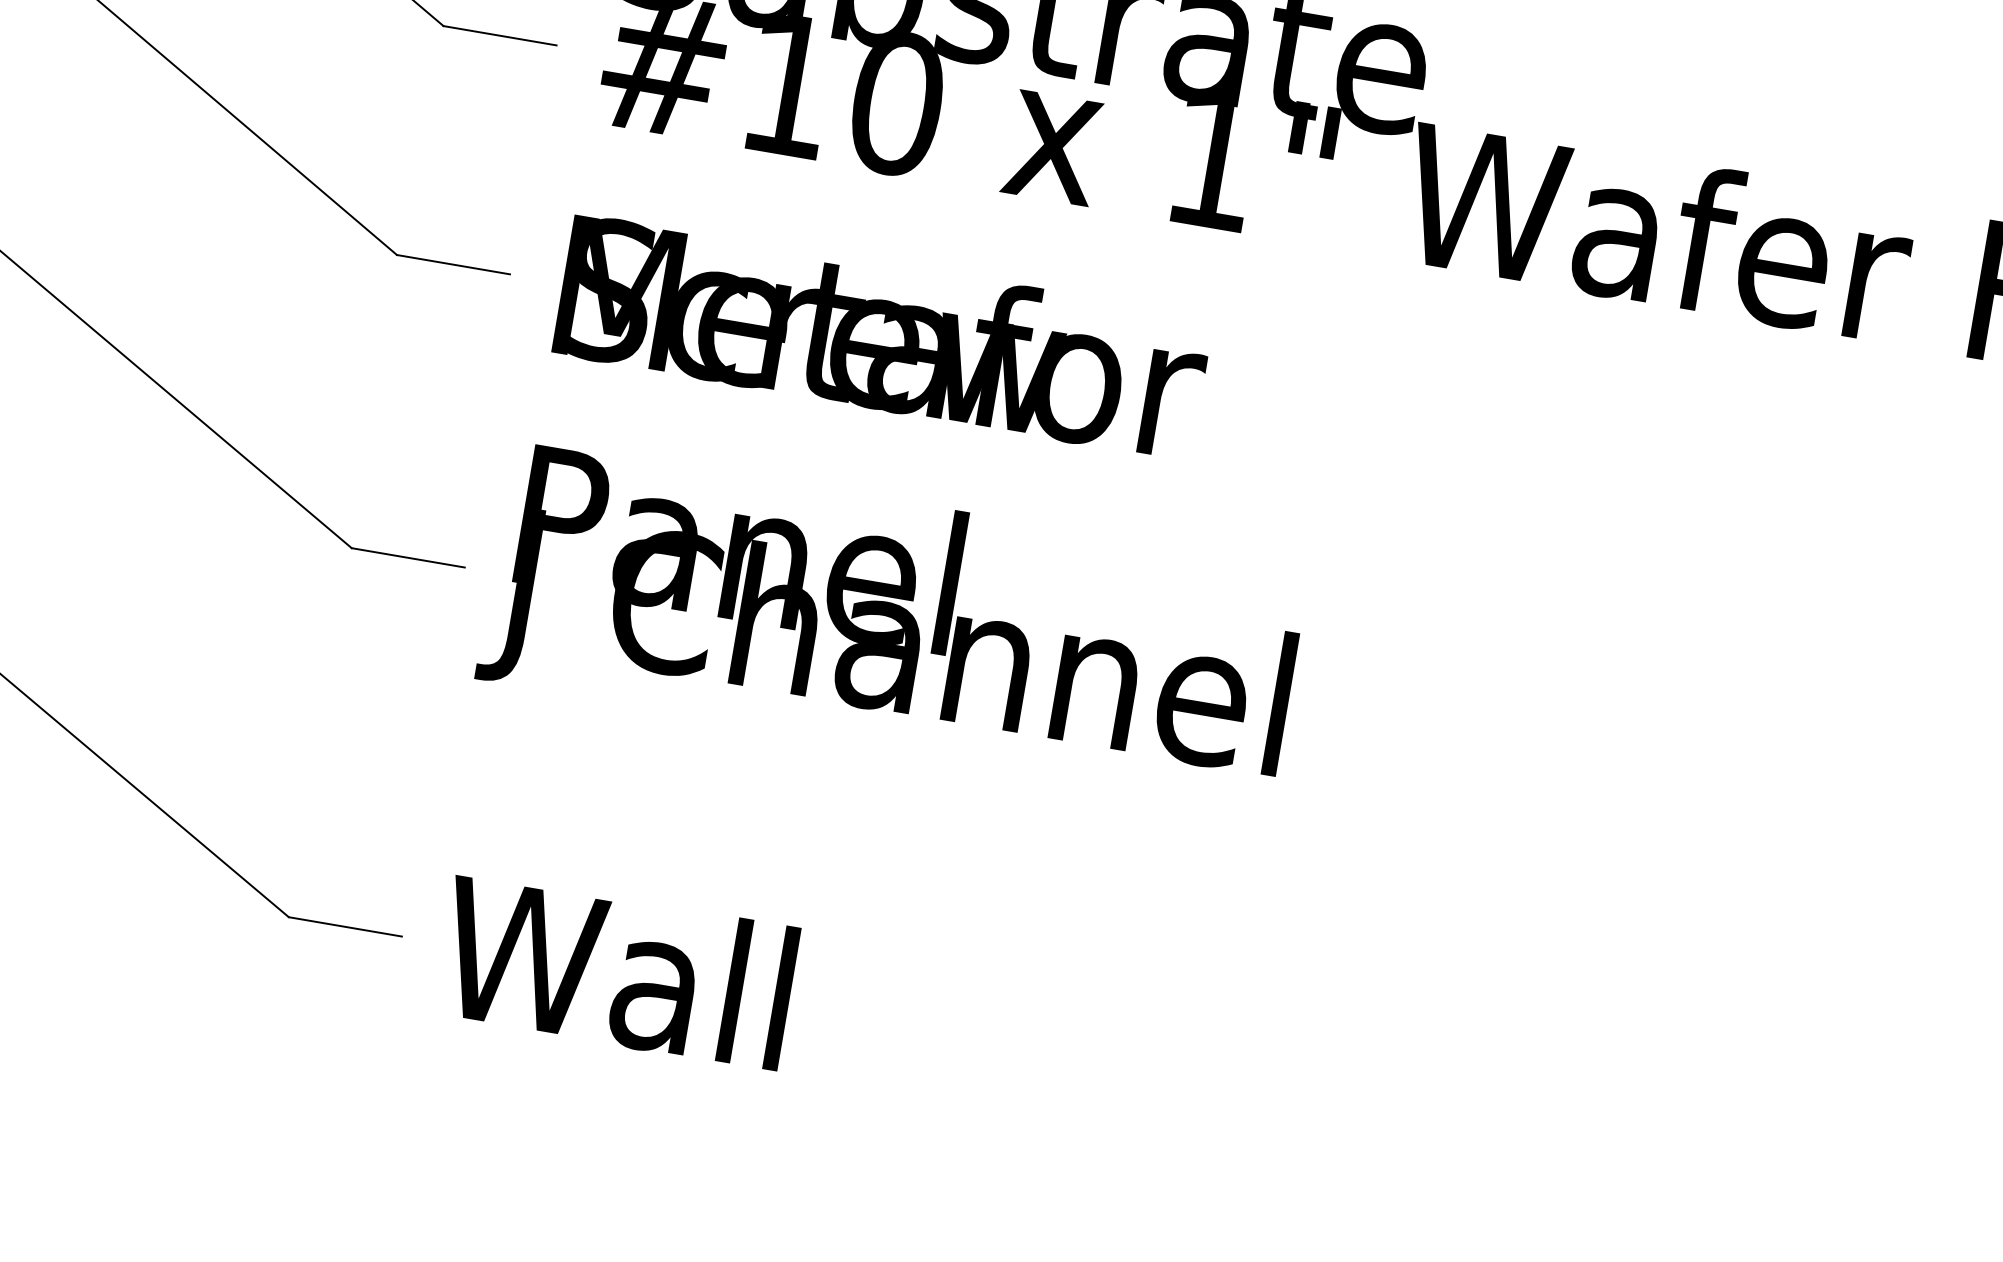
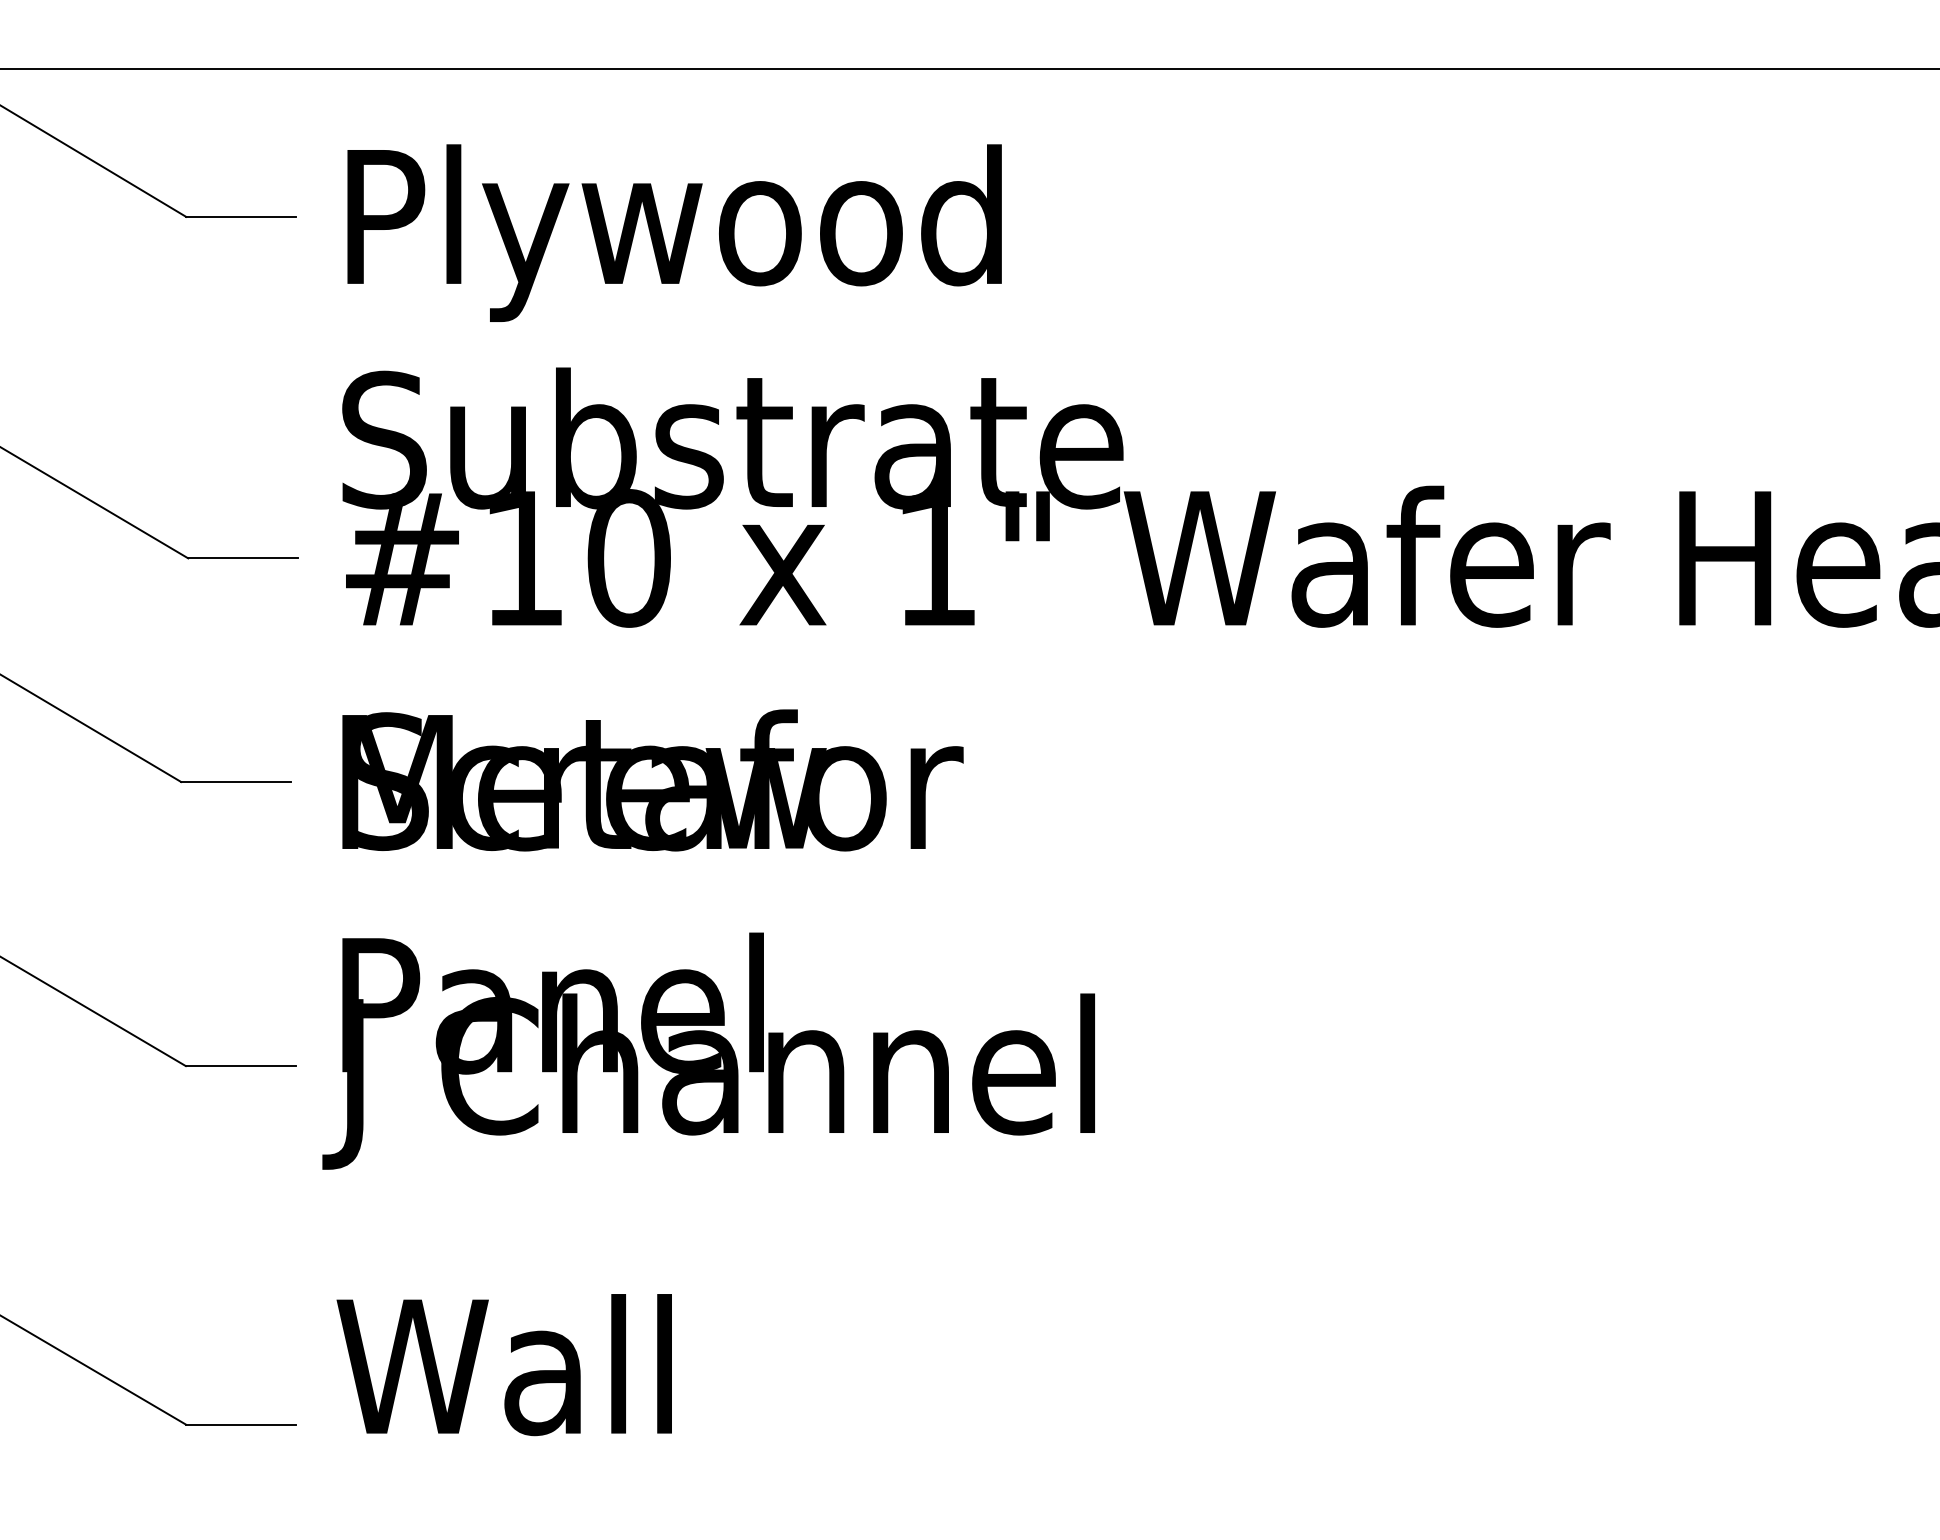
text: (615, 971) -> (503, 1365), moved

